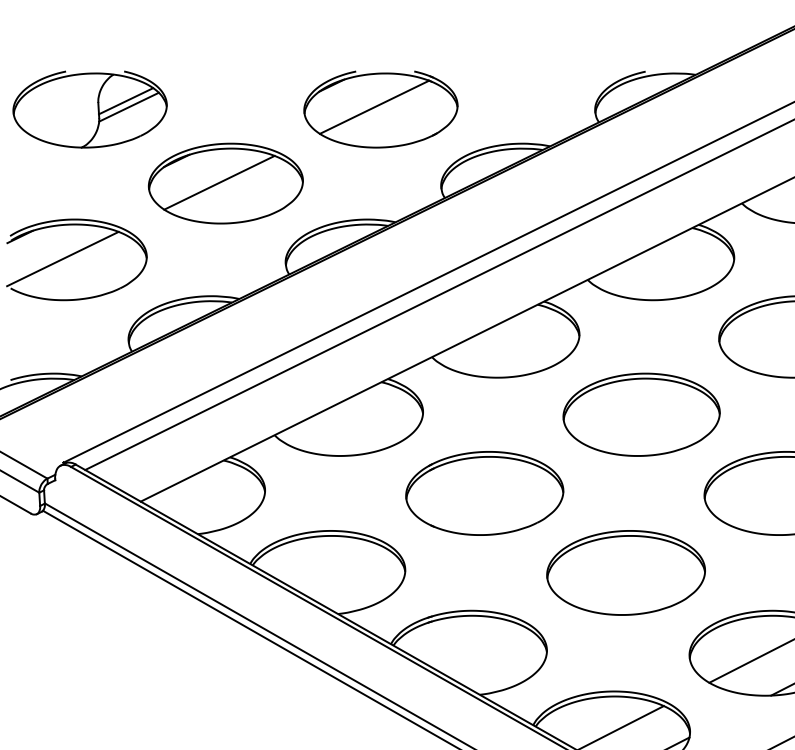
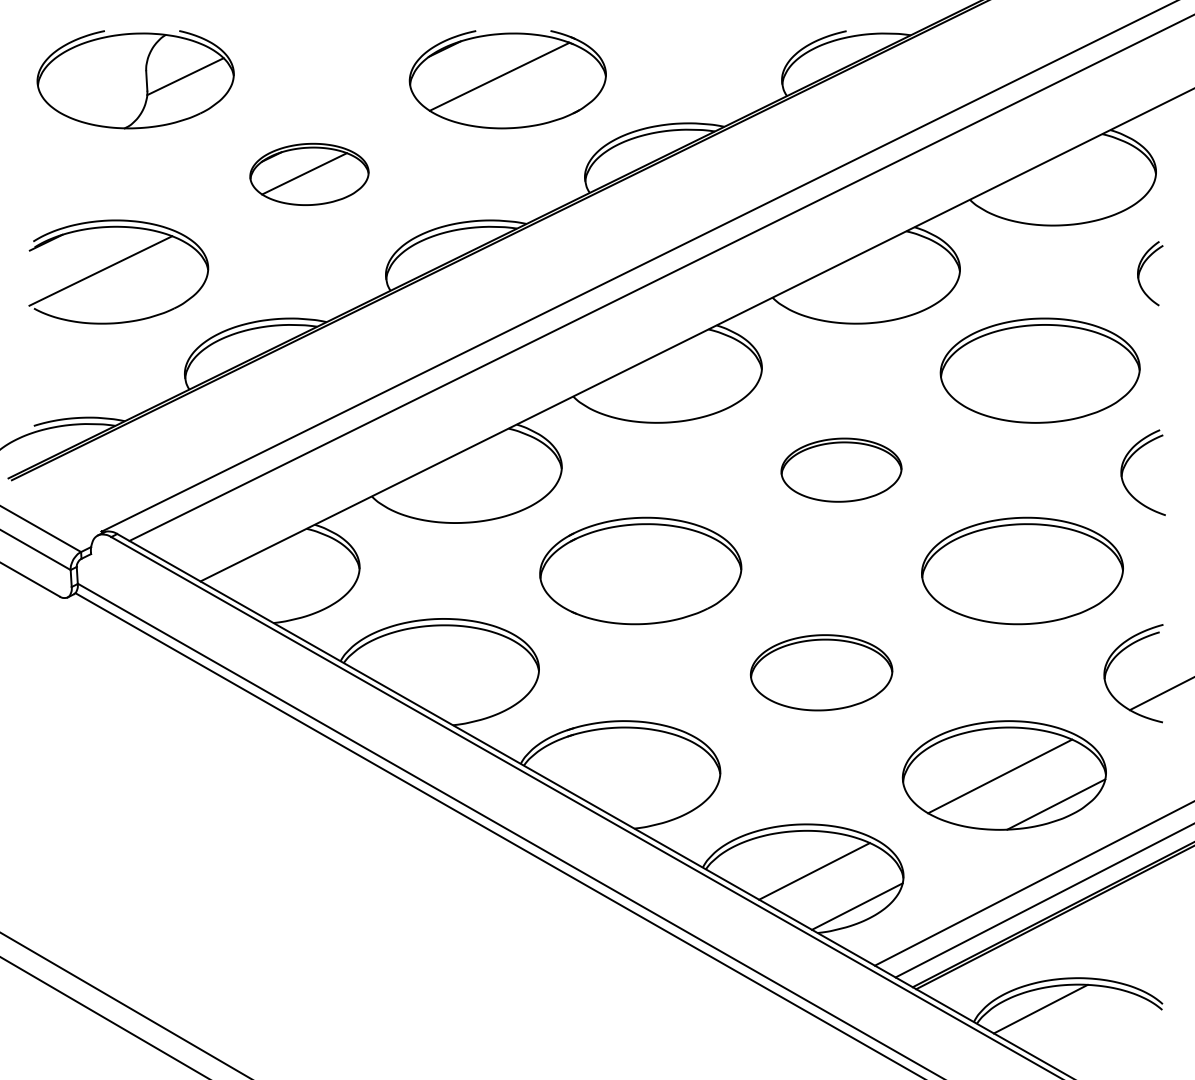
line: (125, 100) -> (181, 68), removed
part: (225, 183) -> (309, 174), size x0.6
part: (641, 414) -> (841, 469), size x0.6
part: (626, 572) -> (821, 672), size x0.7

